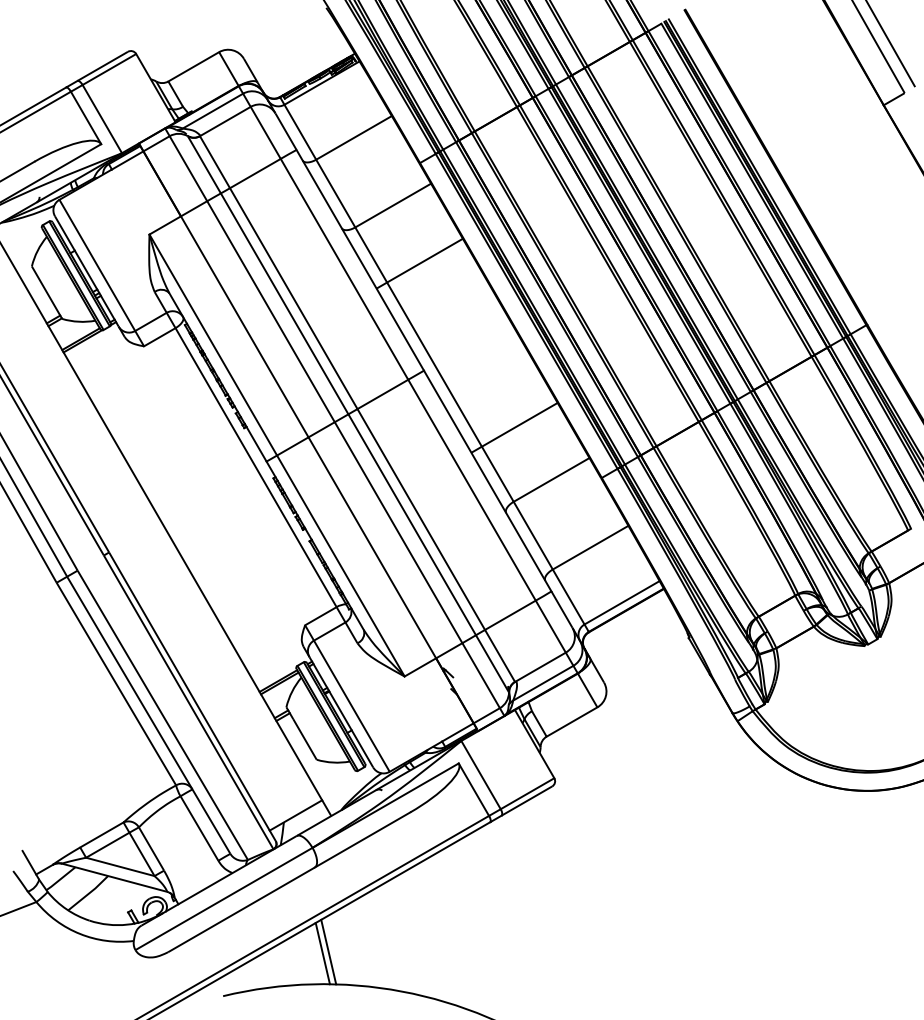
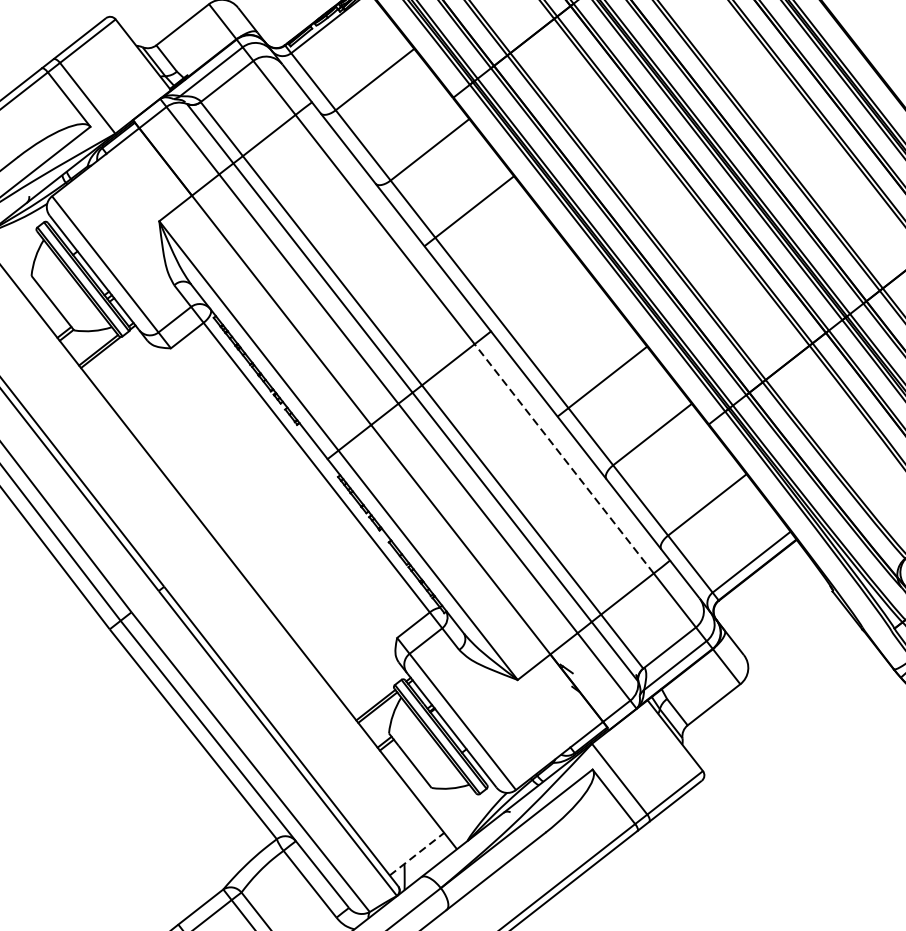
line: (472, 490) -> (564, 459), solid -> dashed
line: (296, 815) -> (417, 854), solid -> dashed

